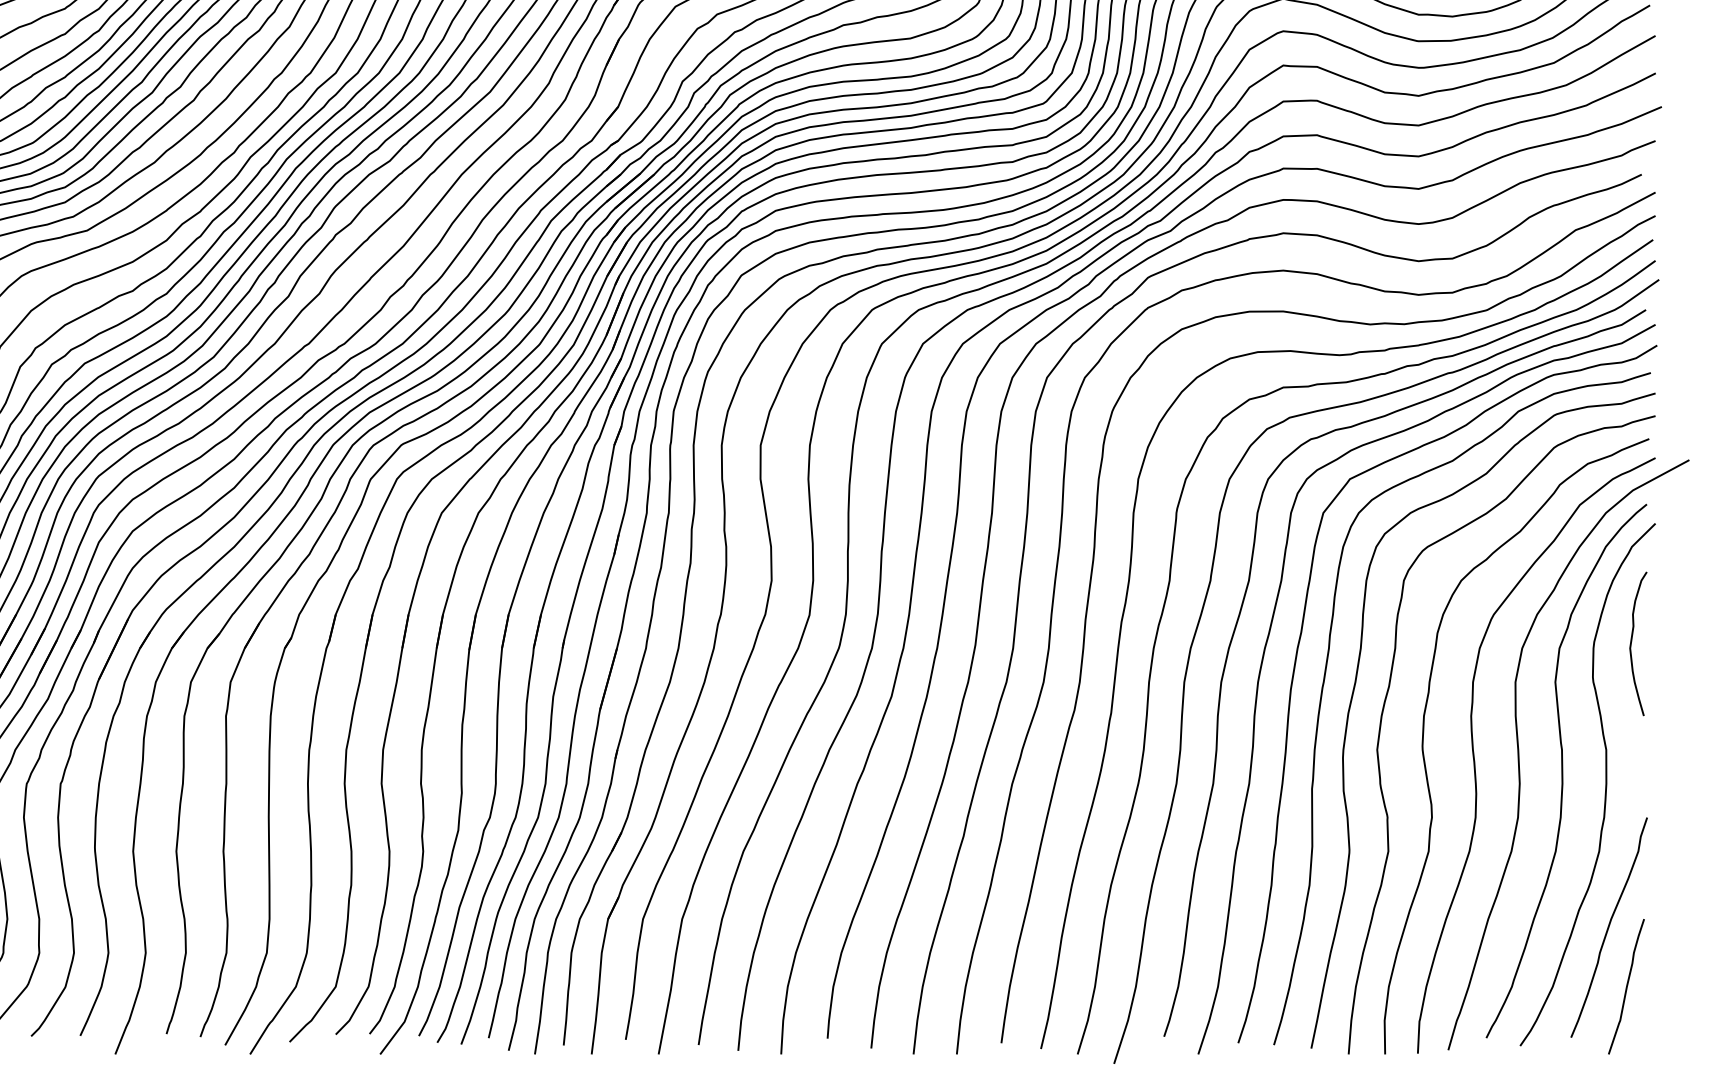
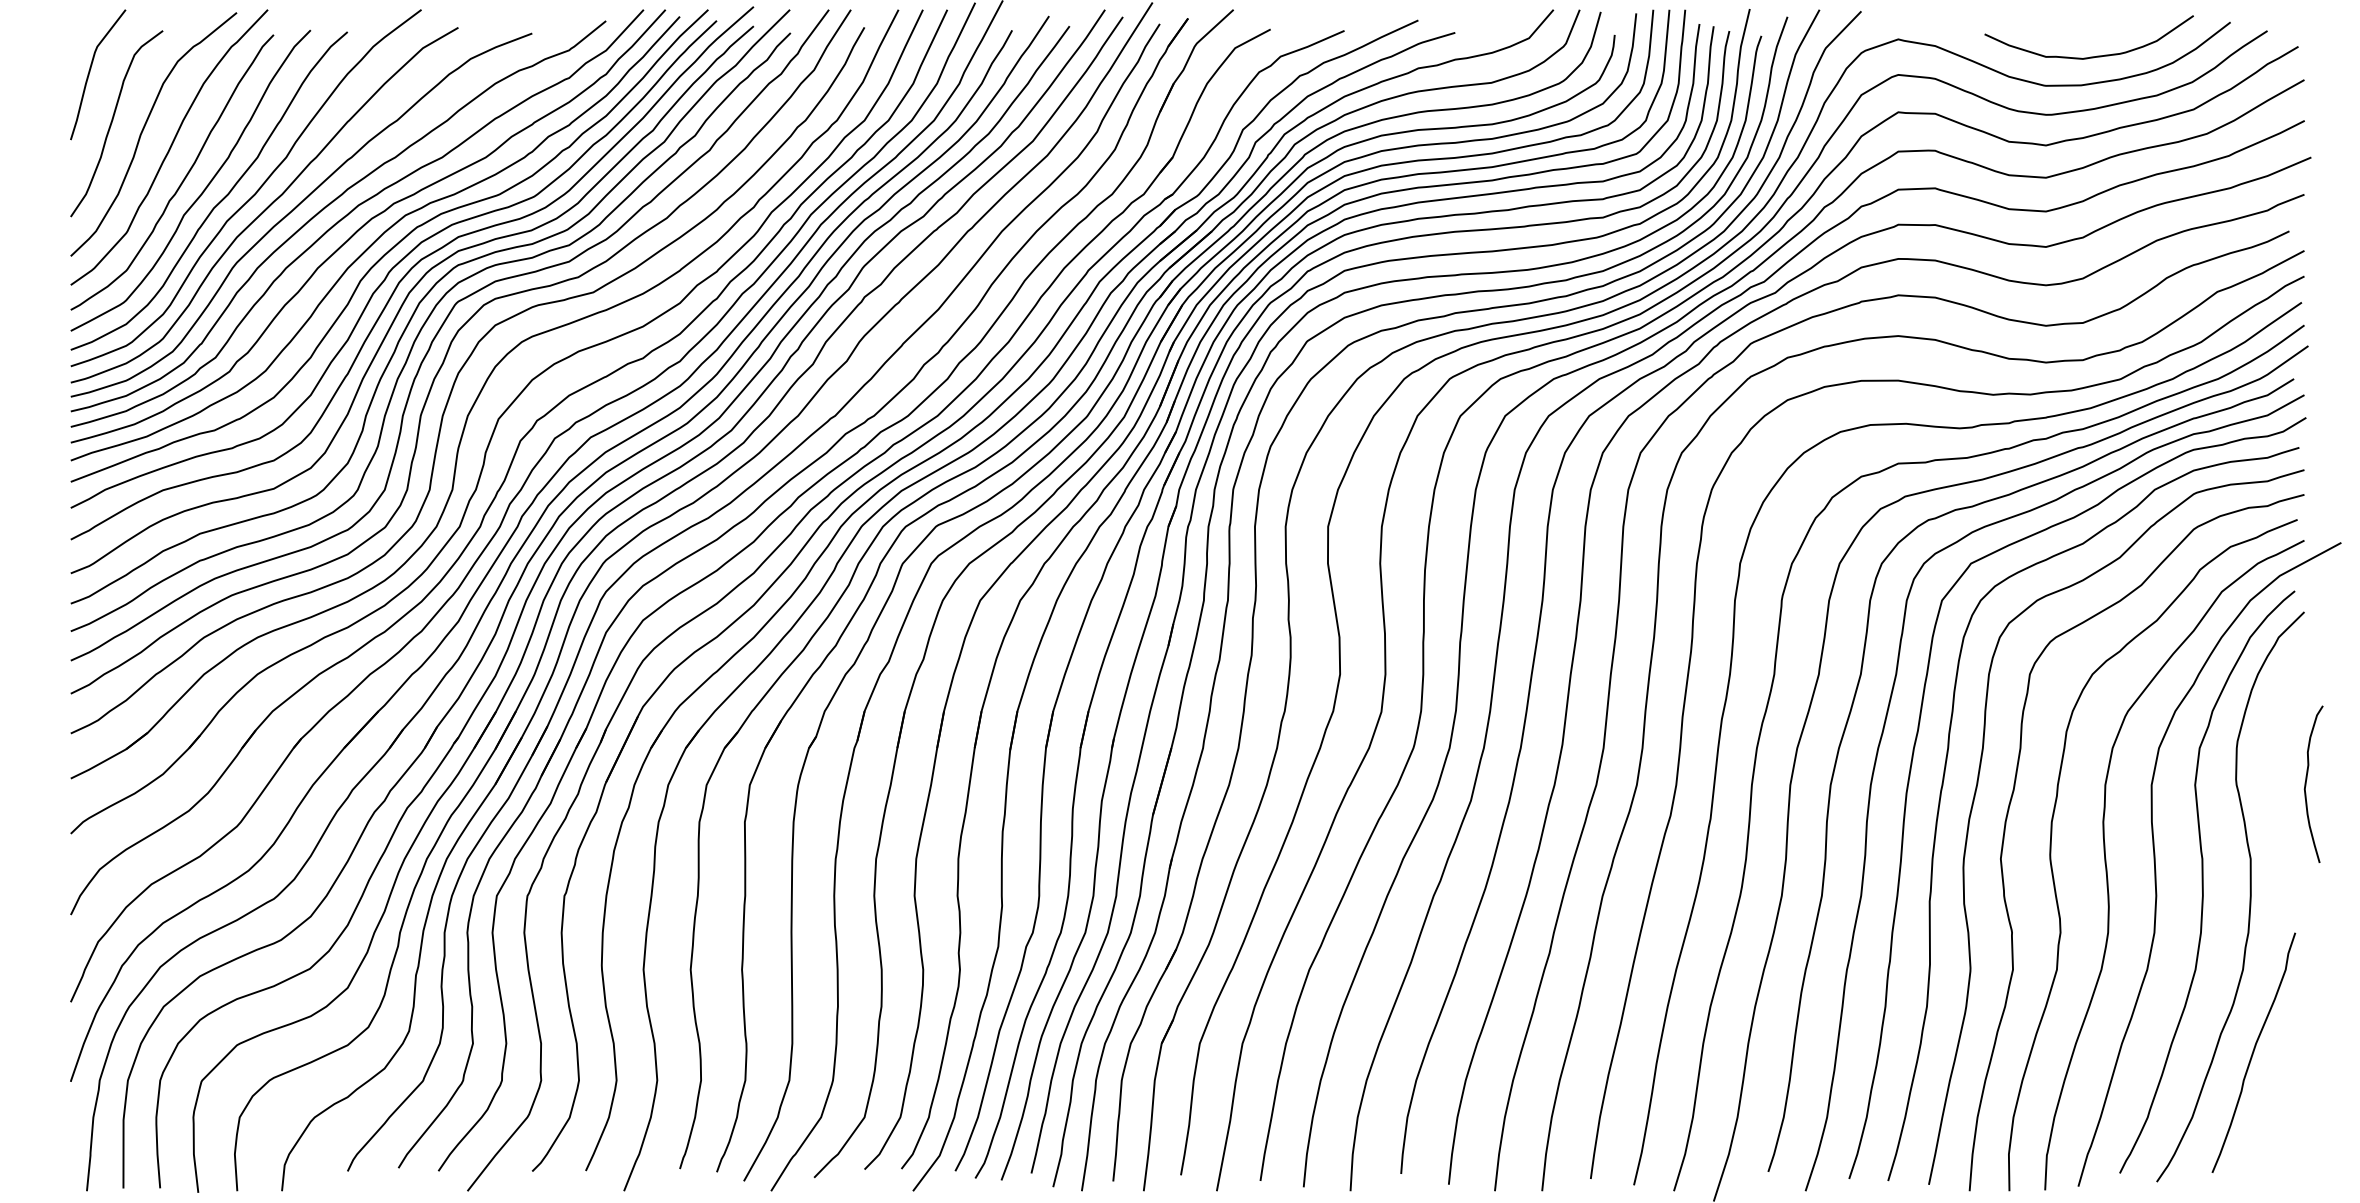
curve: (1631, 643) -> (2306, 783), moved
curve: (1626, 986) -> (2272, 1117), removed

